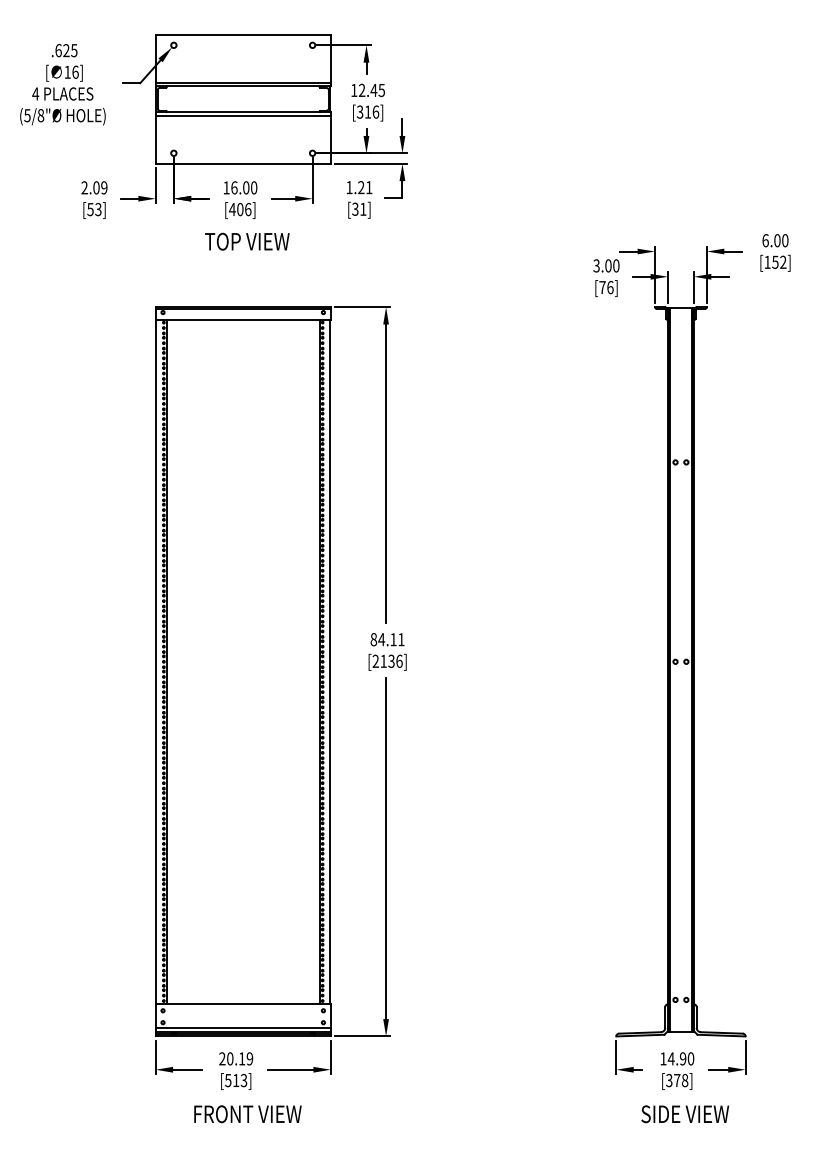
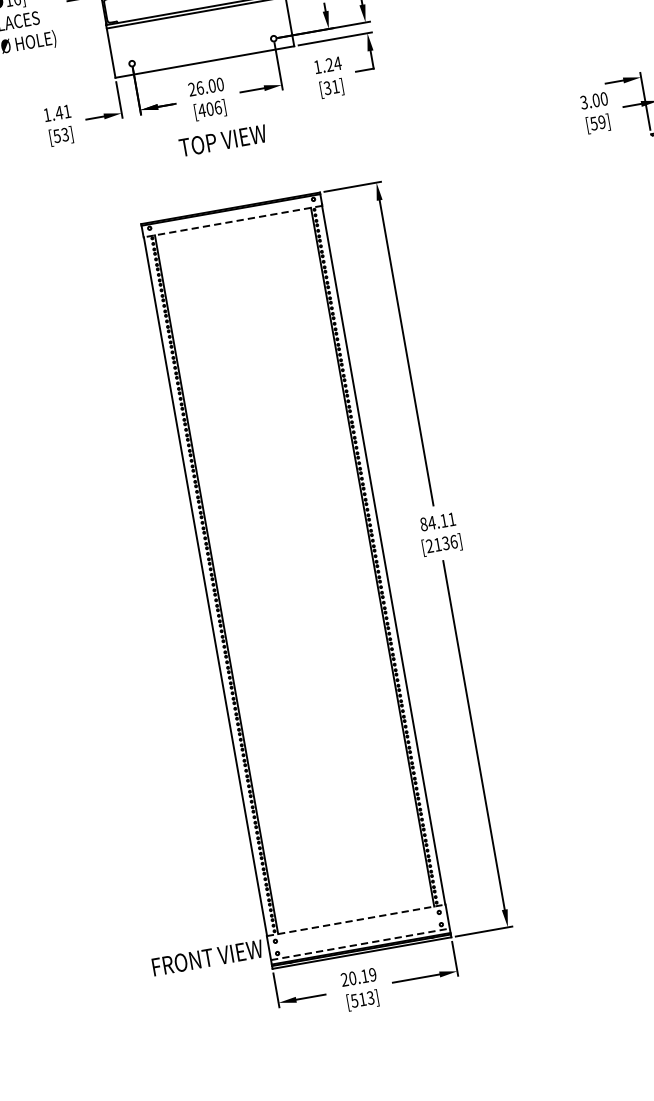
text: (94, 187) -> (57, 112), 2.09 -> 1.41
text: (226, 187) -> (192, 89), 16.00 -> 26.00
text: (368, 187) -> (337, 63), 1.21 -> 1.24
text: (606, 287) -> (598, 122), [76] -> [59]
line: (243, 320) -> (233, 221), solid -> dashed
line: (243, 1004) -> (356, 920), solid -> dashed
line: (243, 1027) -> (360, 943), solid -> dashed
text: (247, 1114) -> (207, 958), moved

